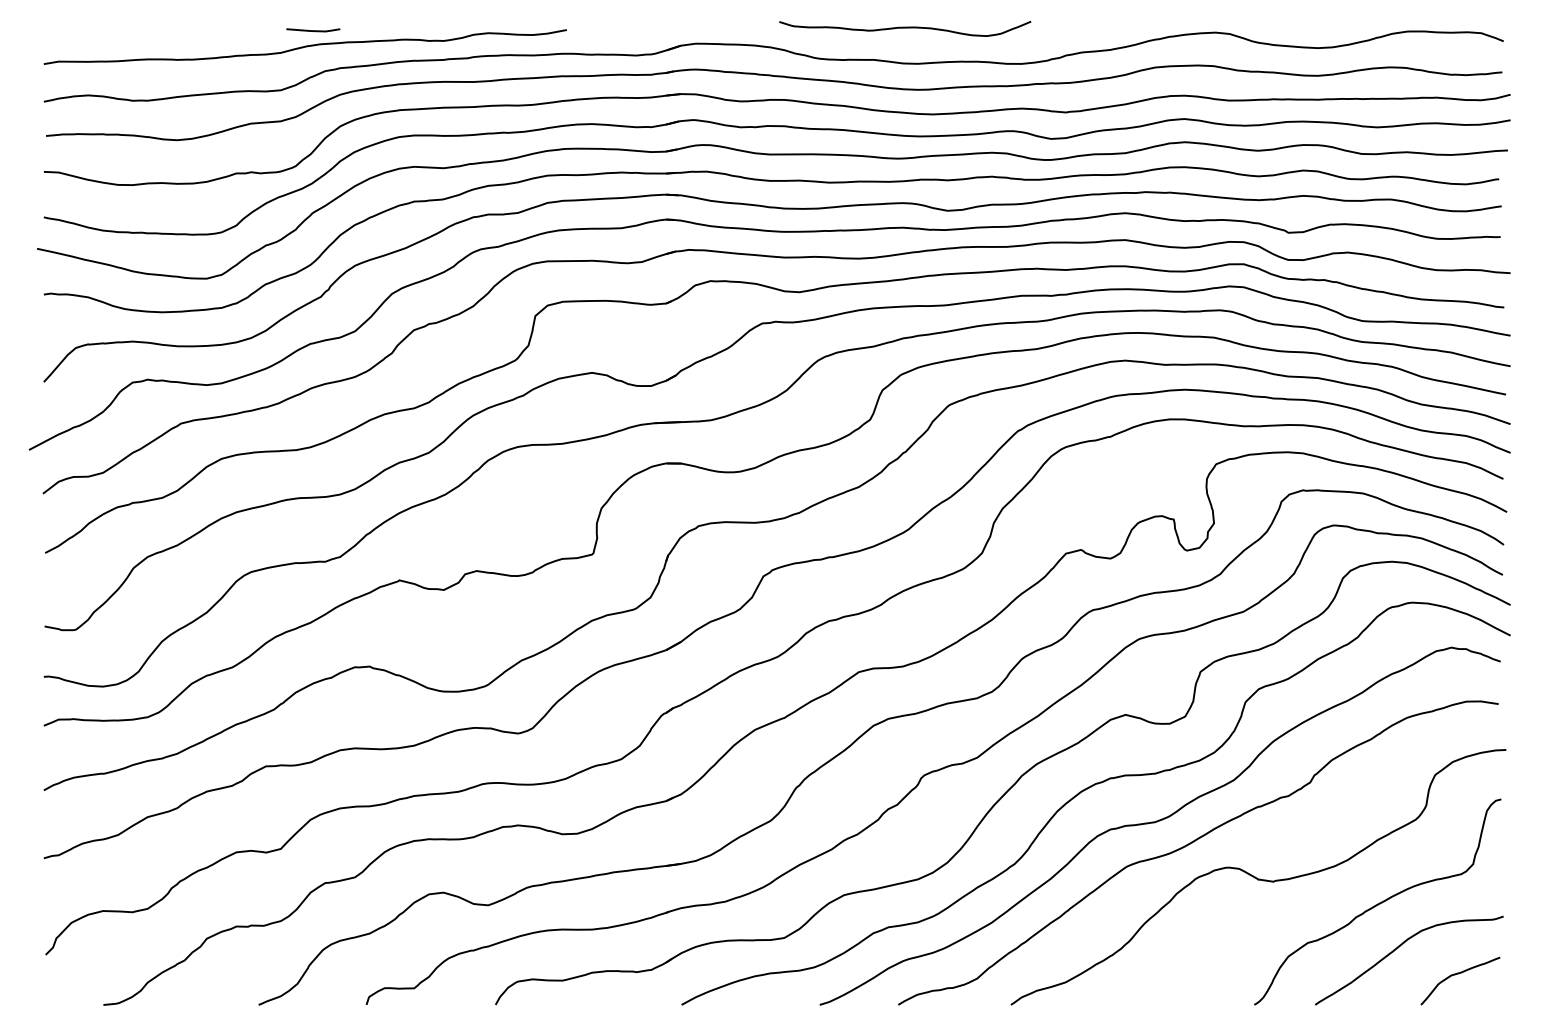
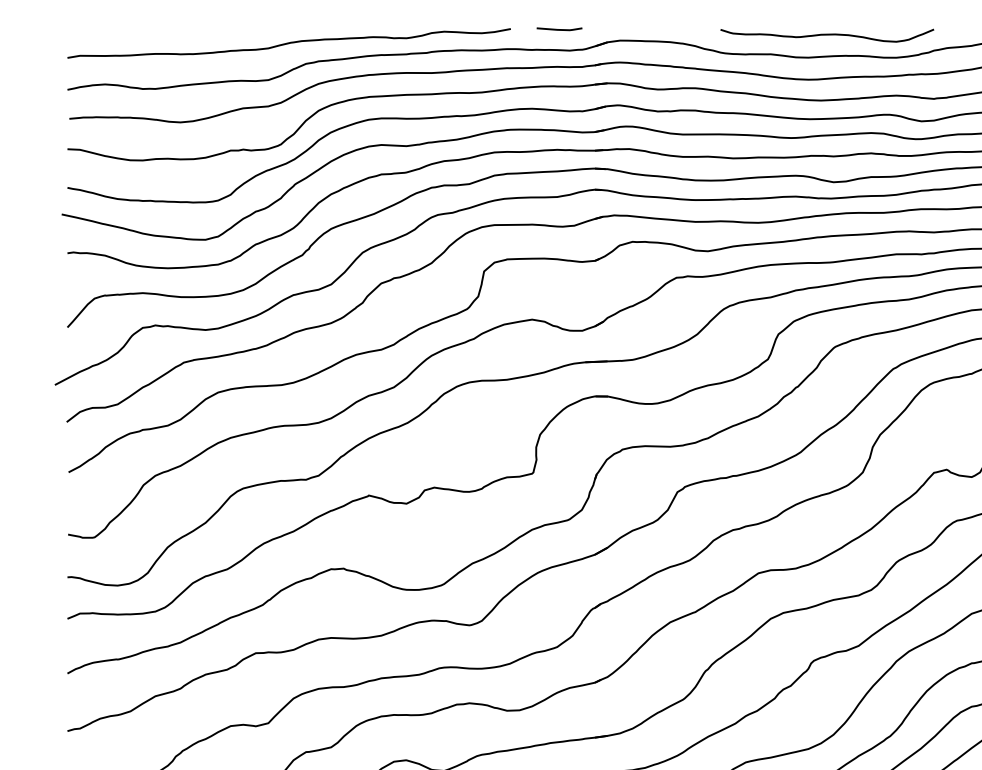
curve: (905, 28) -> (827, 35), moved
line: (313, 30) -> (559, 29), moved

